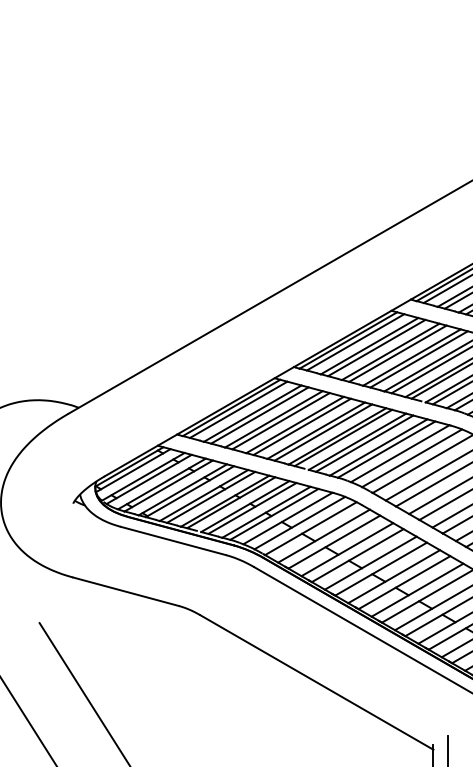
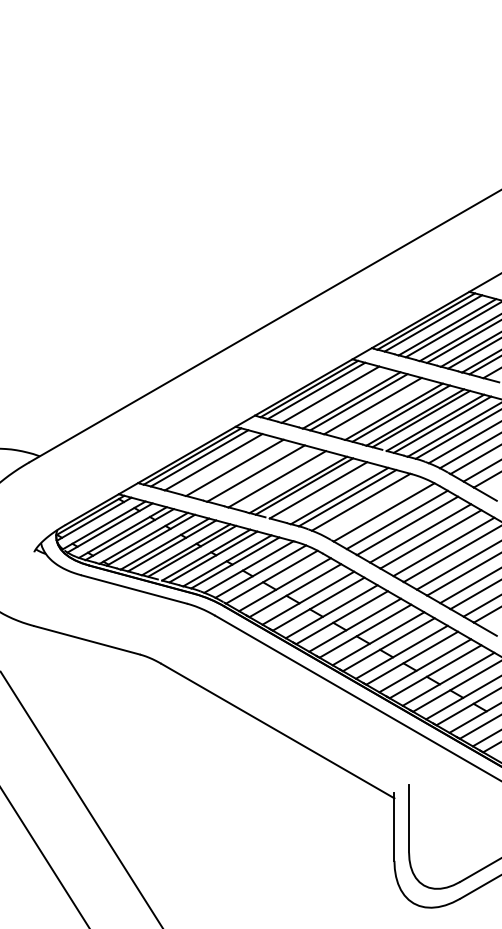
line: (376, 347) -> (337, 396), removed
line: (418, 358) -> (379, 407), removed
line: (259, 414) -> (220, 463), removed
line: (280, 420) -> (241, 469), removed
line: (301, 426) -> (262, 475), removed
line: (323, 432) -> (284, 481), removed
line: (364, 443) -> (325, 492), removed
line: (412, 457) -> (373, 506), removed

